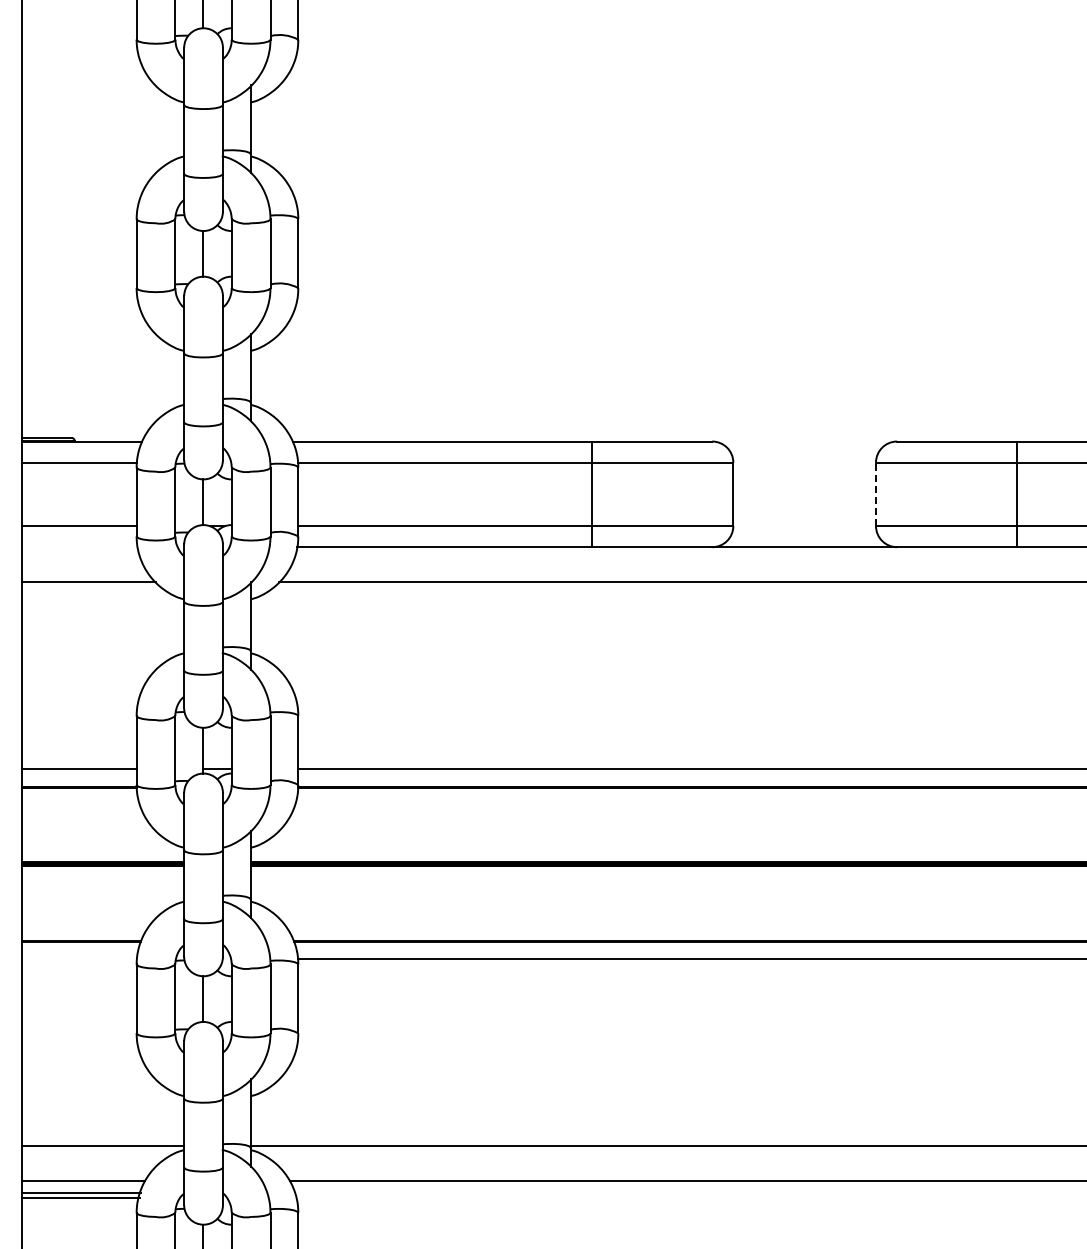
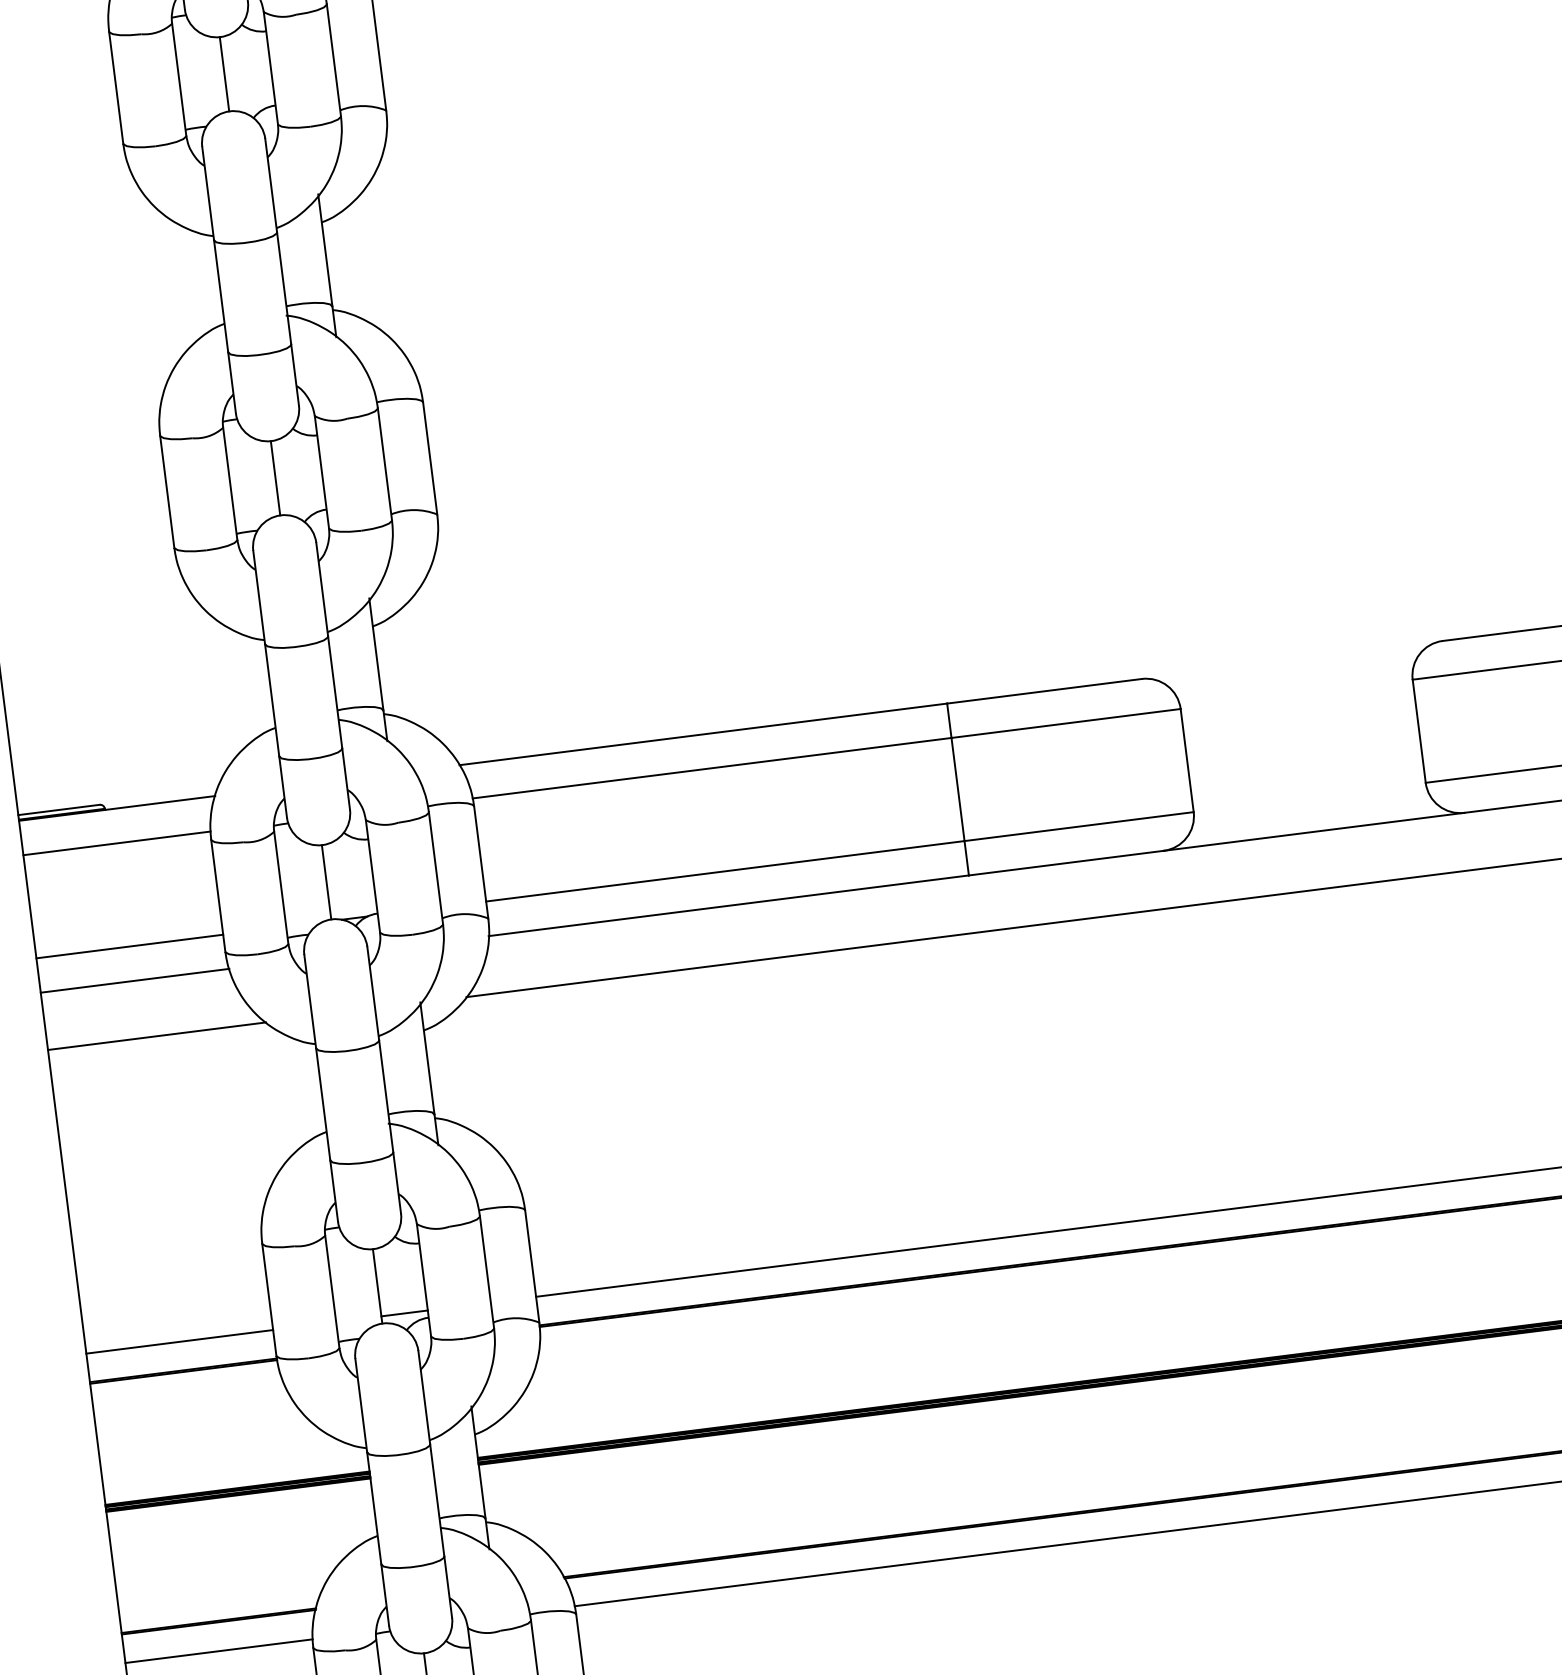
line: (875, 494) -> (1418, 731), dashed -> solid
line: (79, 547) -> (134, 981), added
line: (78, 959) -> (217, 1651), added

